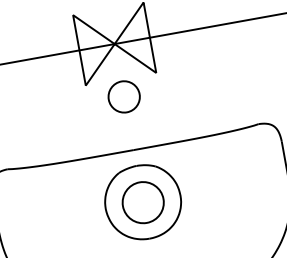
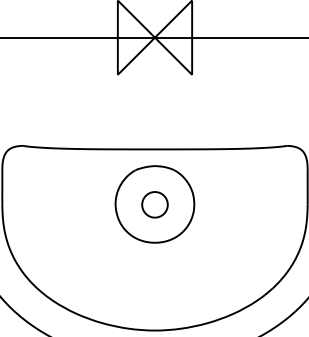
circle: (123, 97) -> (154, 93), removed
circle: (142, 202) -> (154, 204), size x0.6

